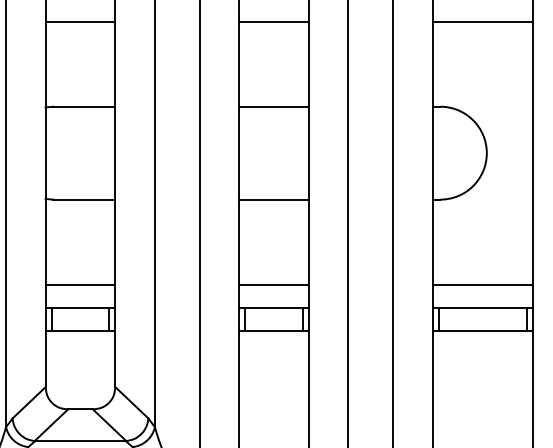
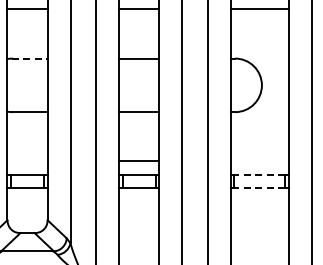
line: (83, 106) -> (29, 58), solid -> dashed
line: (80, 285) -> (27, 161), removed
line: (482, 285) -> (259, 161), removed
line: (482, 307) -> (259, 174), solid -> dashed
line: (482, 331) -> (259, 188), solid -> dashed

